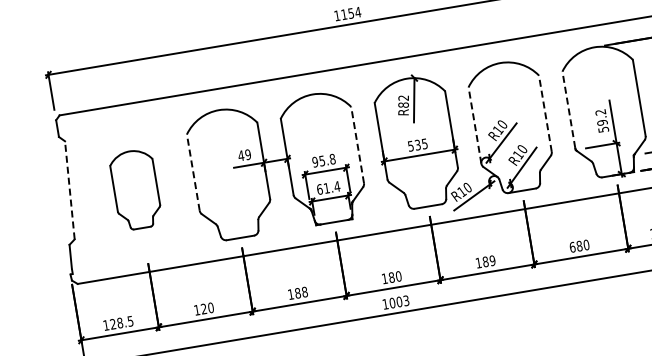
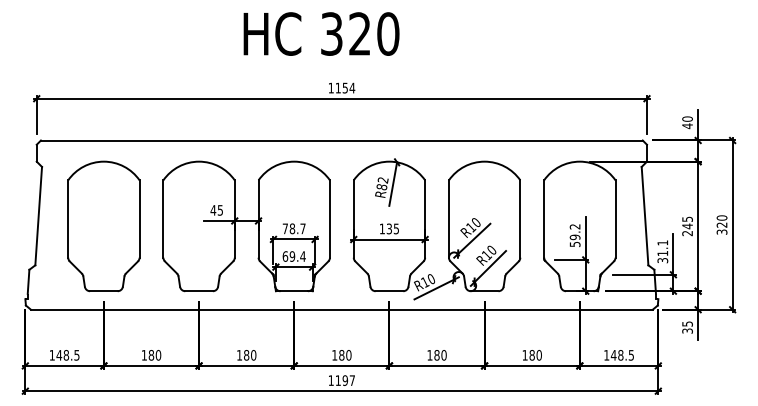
line: (569, 110) -> (544, 219), dashed -> solid
line: (545, 114) -> (520, 219), dashed -> solid
line: (474, 126) -> (448, 219), dashed -> solid
line: (357, 145) -> (329, 219), dashed -> solid
text: (410, 145) -> (381, 228), 535 -> 135
text: (248, 154) -> (220, 210), 49 -> 45
text: (323, 160) -> (293, 228), 95.8 -> 78.7
line: (193, 173) -> (163, 219), dashed -> solid
text: (326, 188) -> (292, 256), 61.4 -> 69.4
line: (69, 189) -> (38, 215), dashed -> solid
part: (135, 189) -> (103, 226), size x1.67
text: (572, 247) -> (524, 355), 680 -> 180
text: (492, 260) -> (443, 355), 189 -> 180
text: (304, 292) -> (253, 355), 188 -> 180
text: (398, 301) -> (344, 380), 1003 -> 1197
text: (204, 309) -> (151, 355), 120 -> 180
text: (113, 324) -> (59, 355), 128.5 -> 148.5

